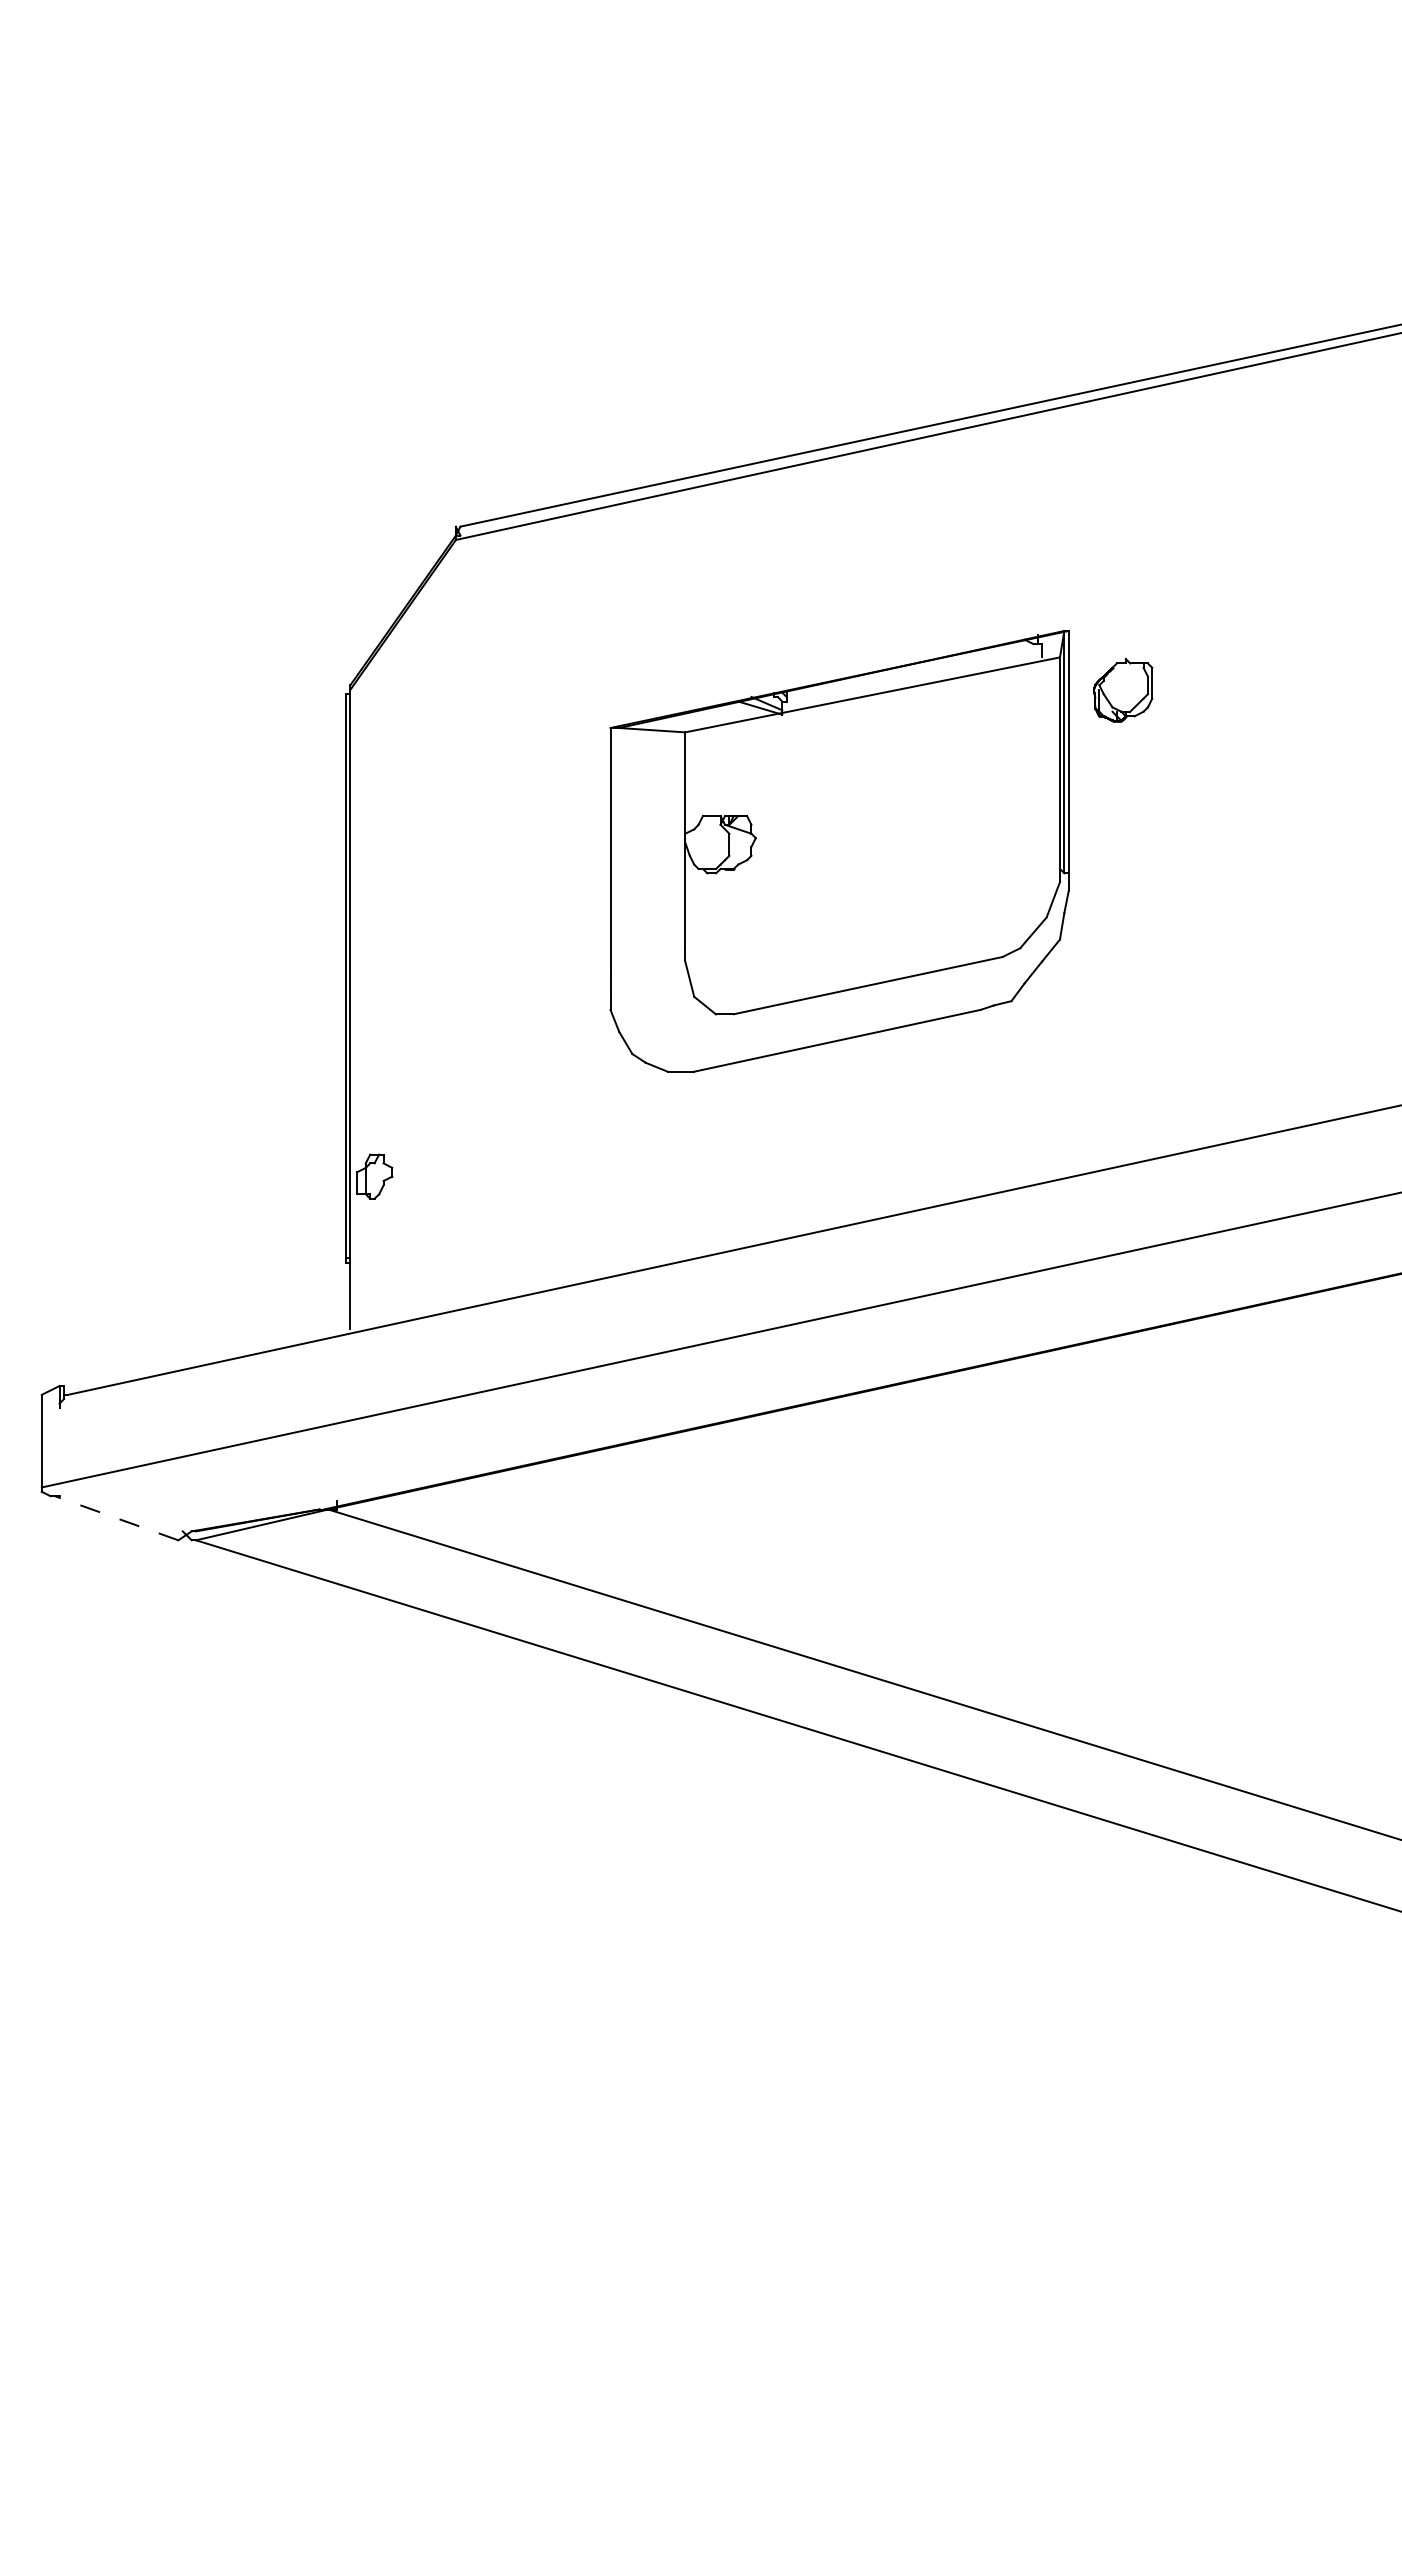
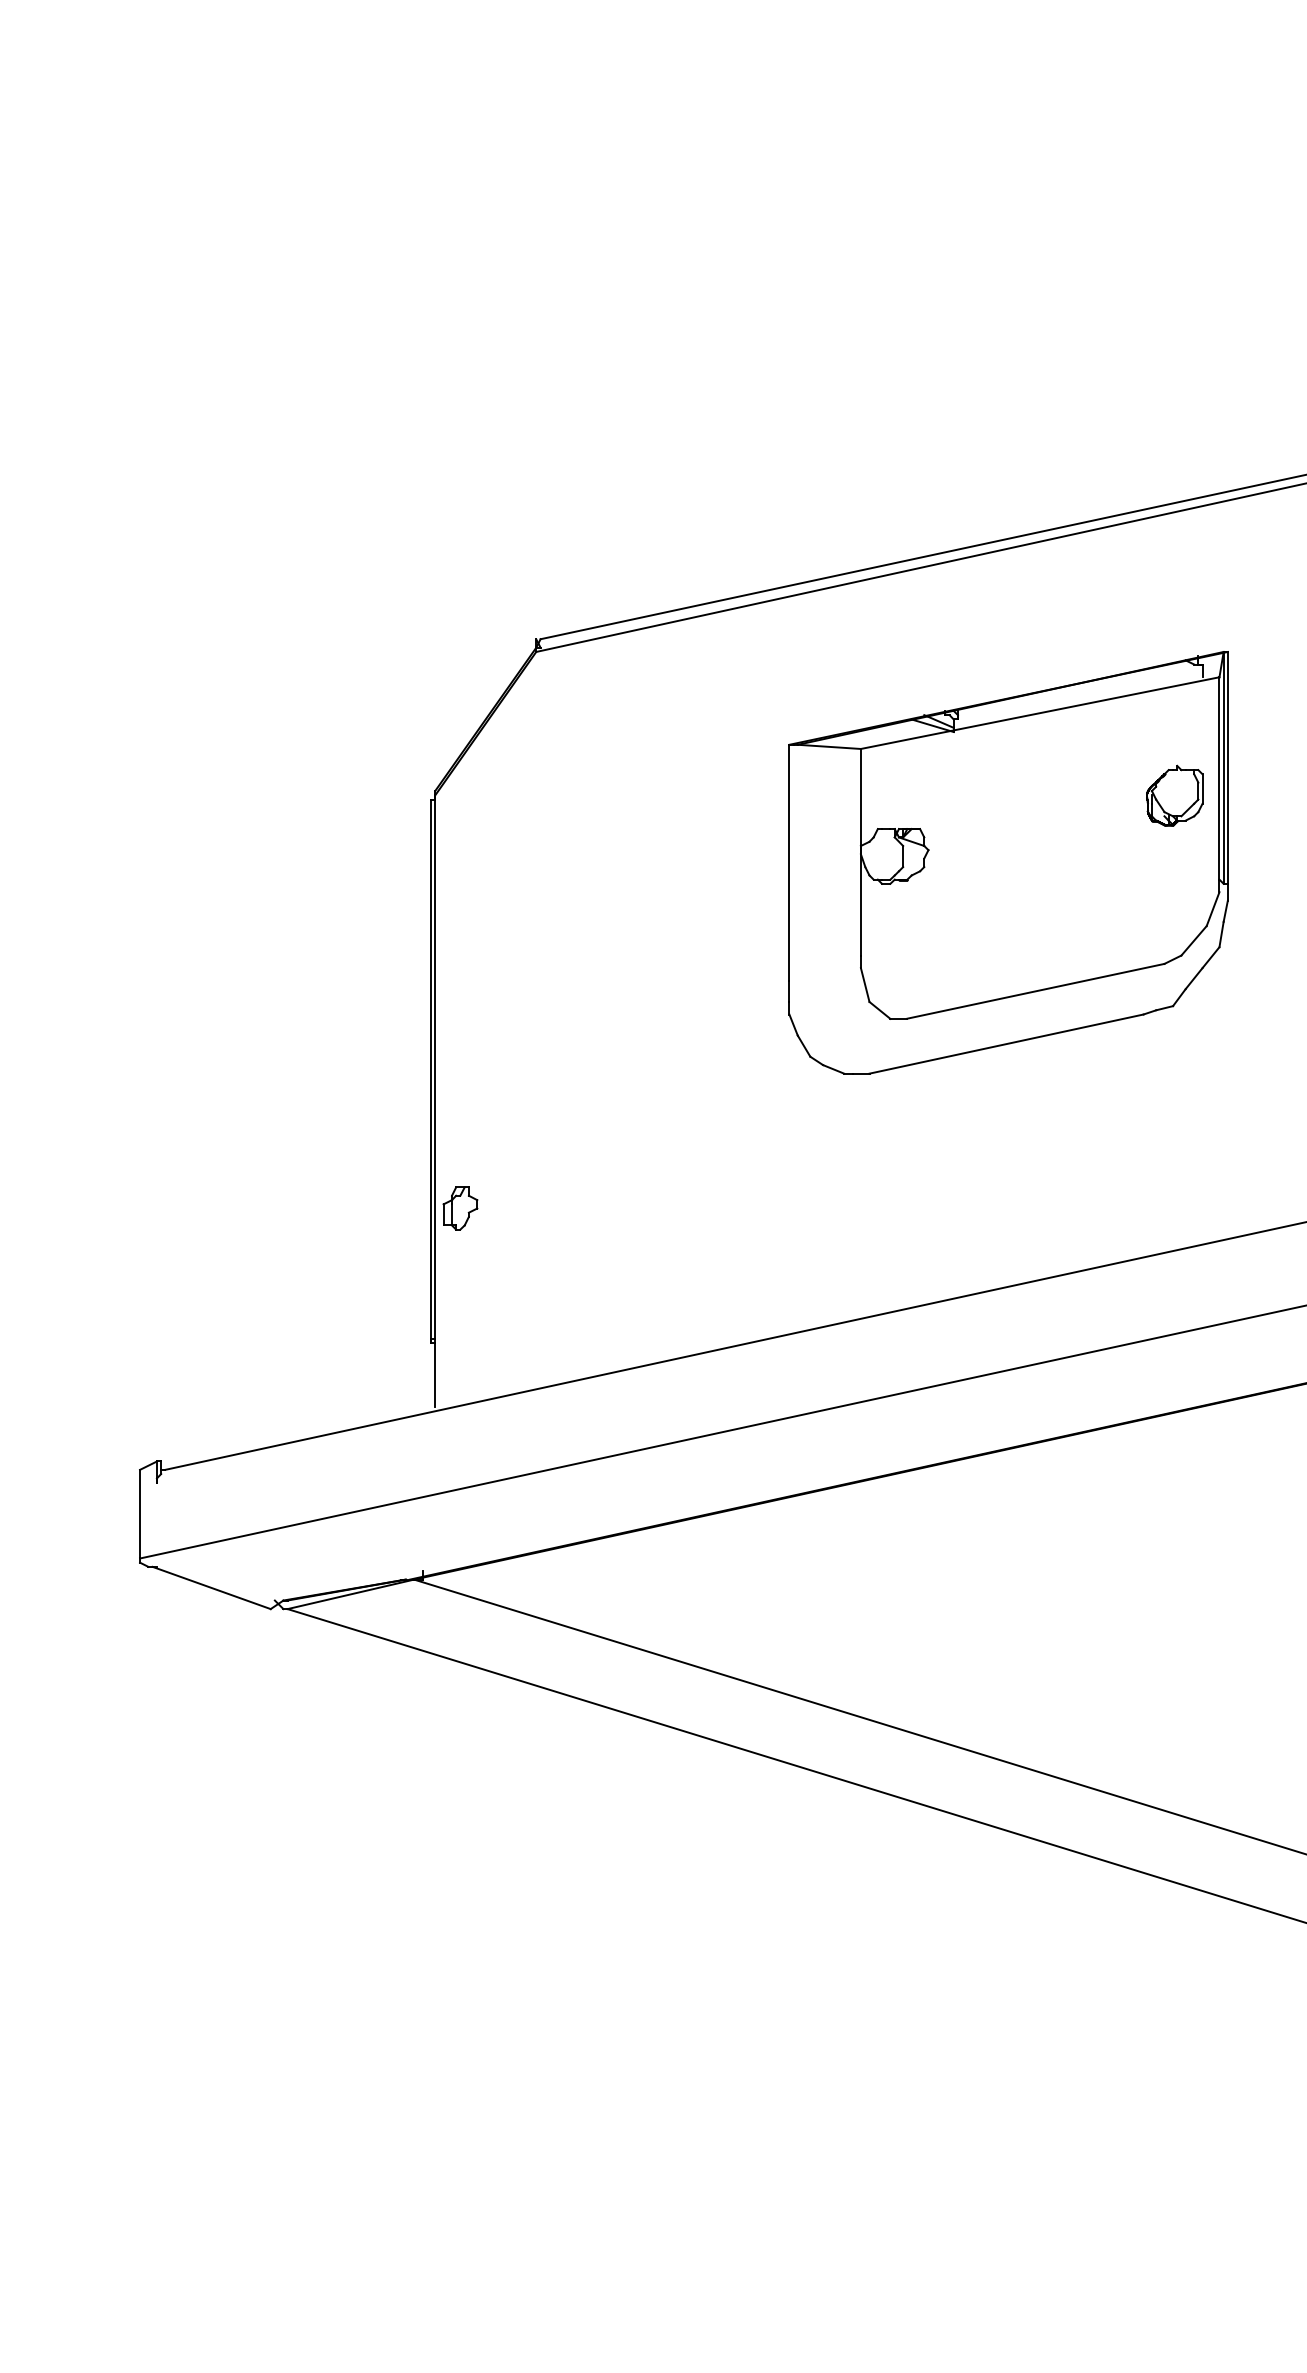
part: (839, 851) -> (1008, 862), moved
part: (374, 1176) -> (460, 1208), moved
line: (116, 1518) -> (211, 1588), dashed -> solid

